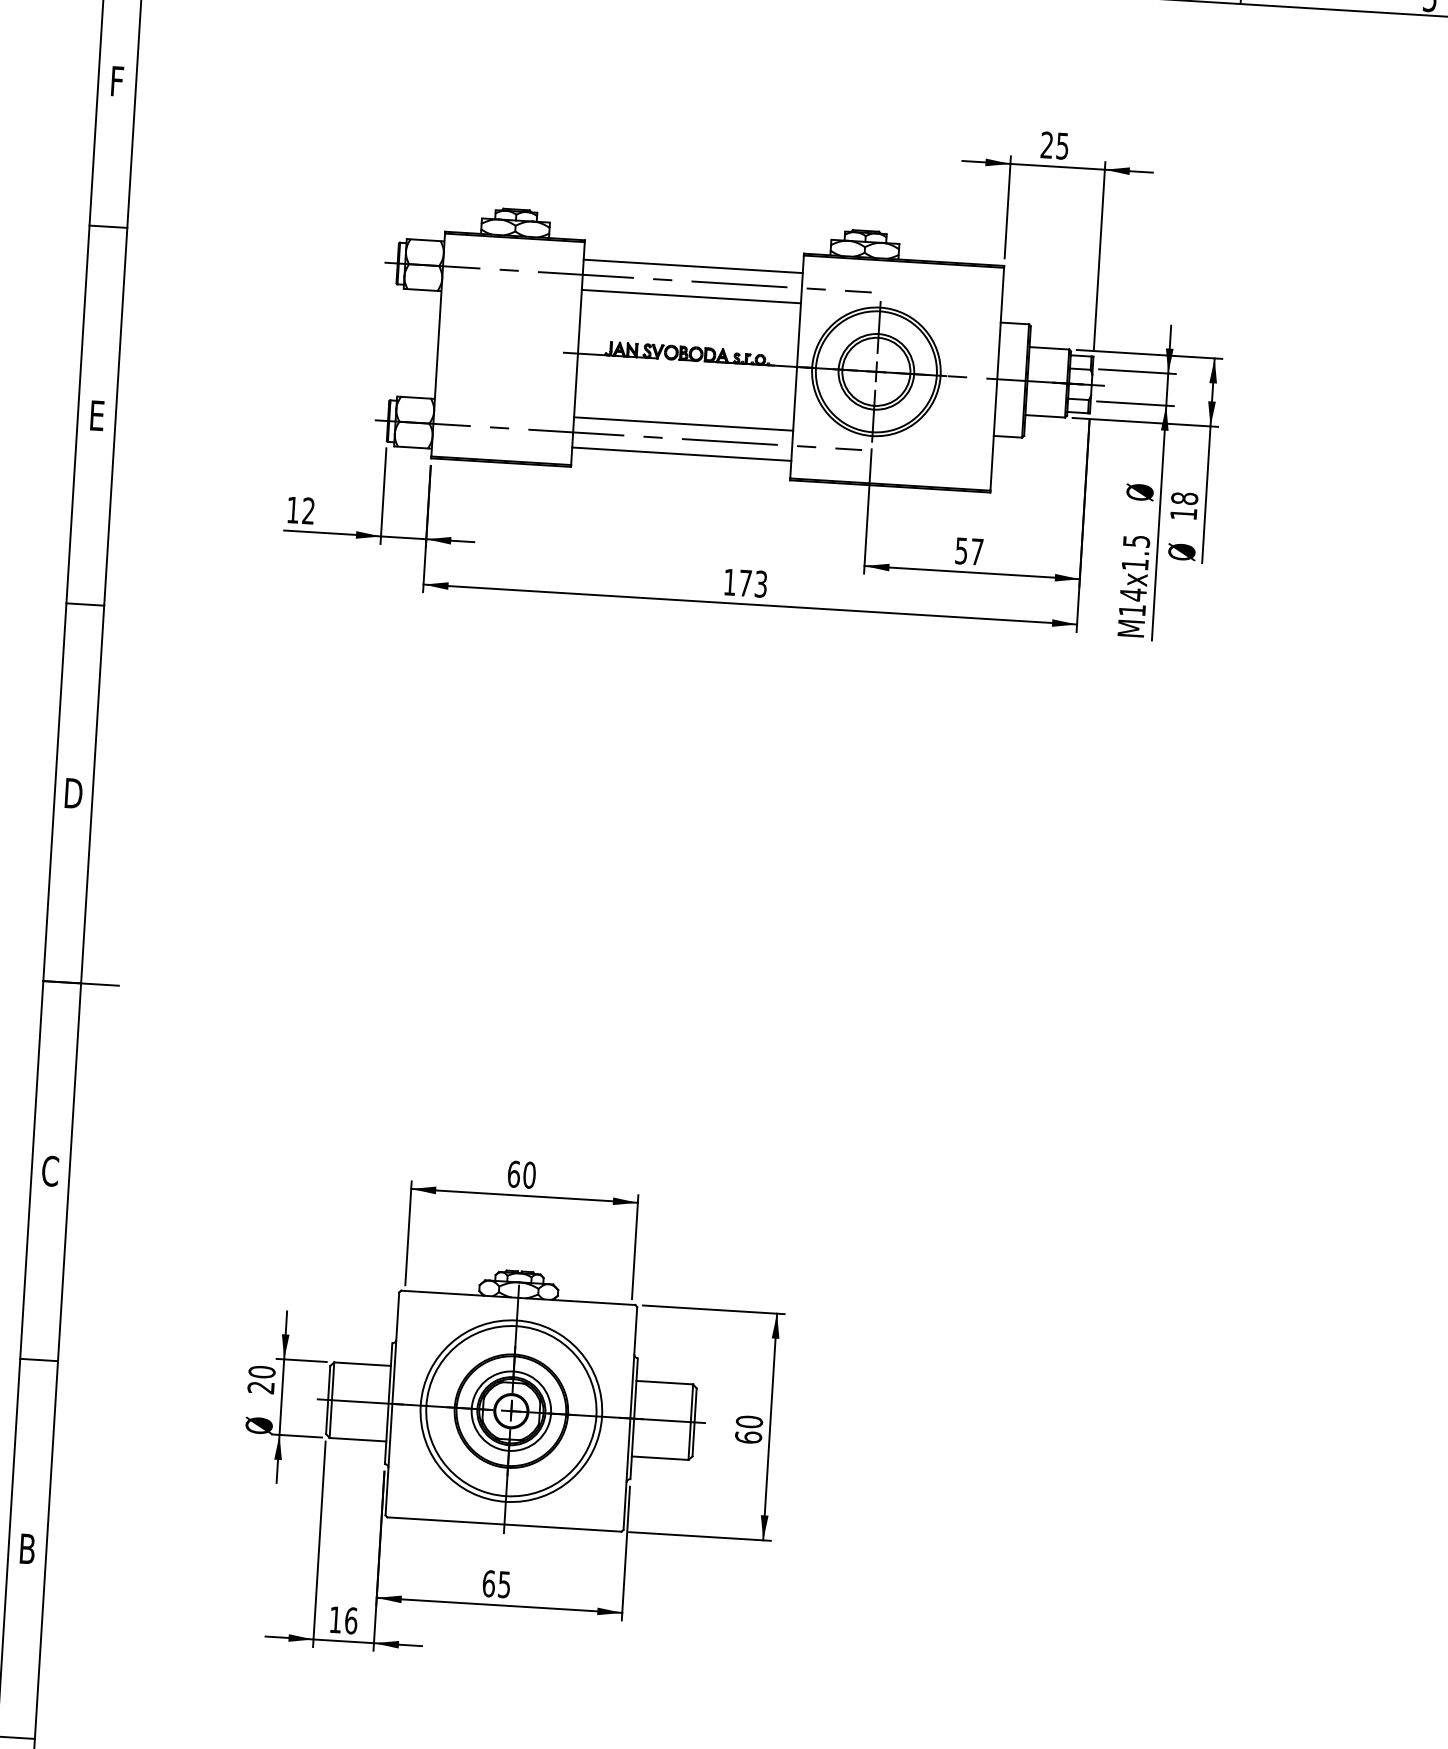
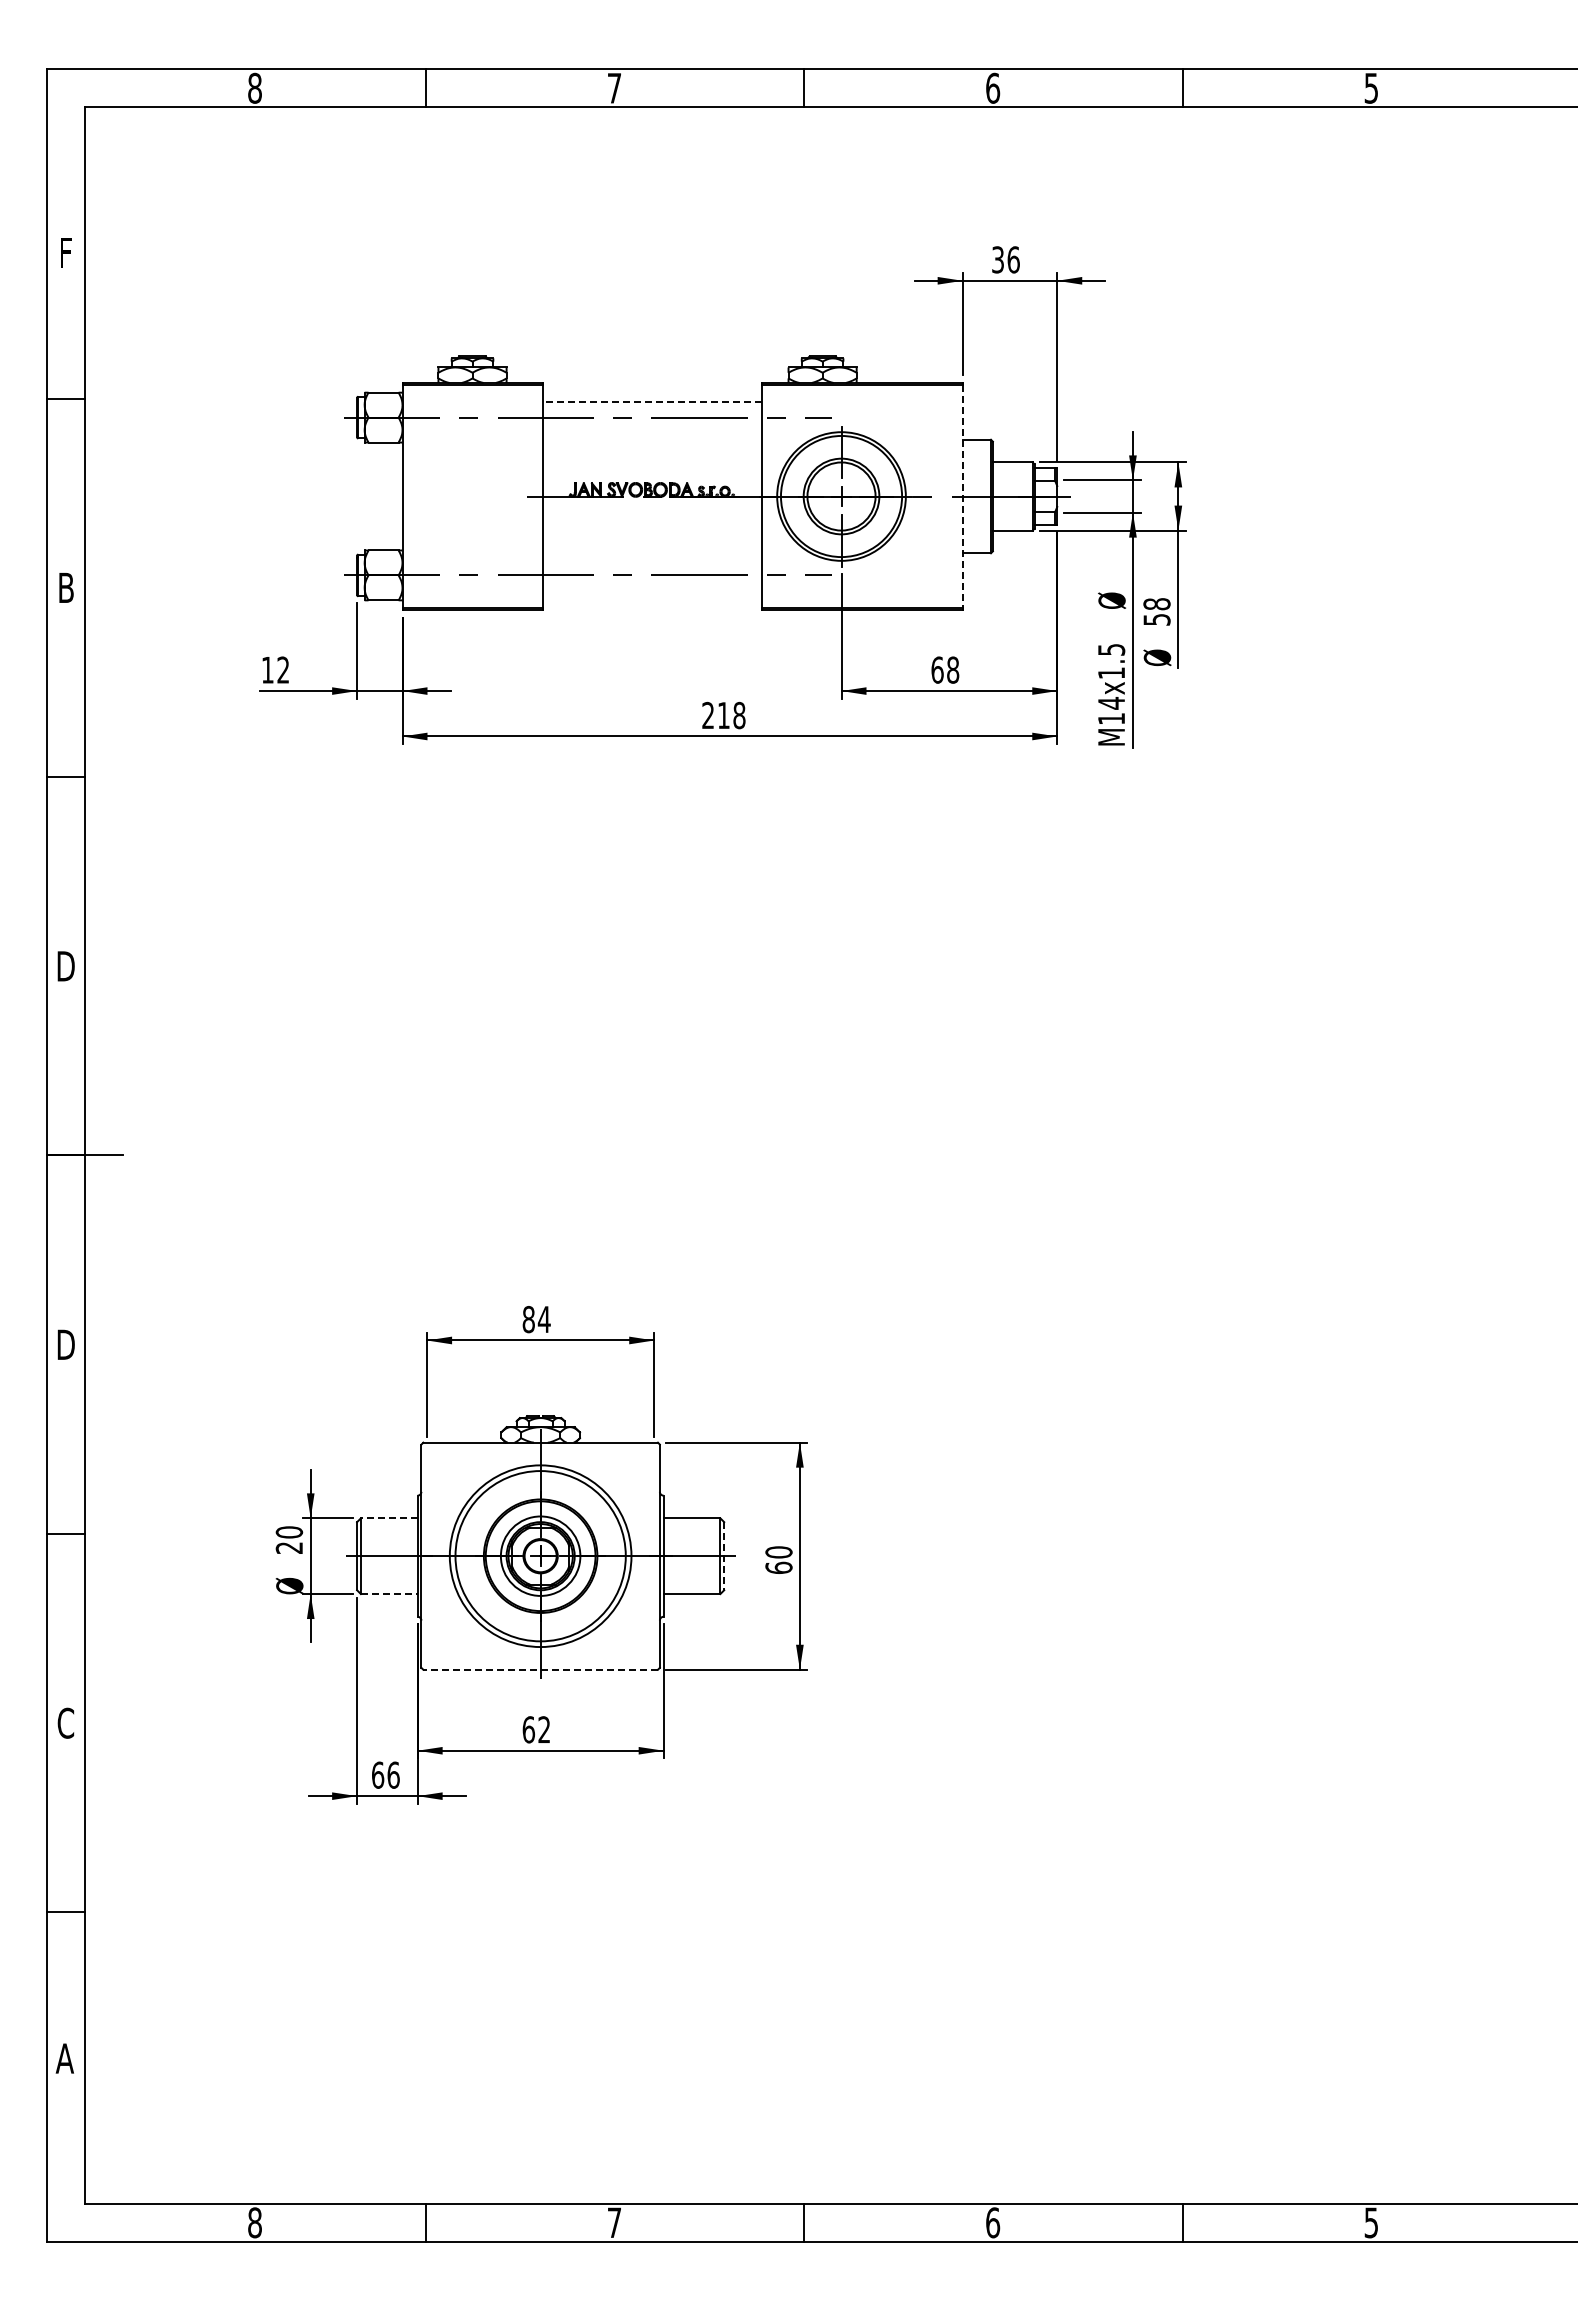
text: (1054, 145) -> (1005, 259), 25 -> 36
line: (693, 266) -> (652, 402), solid -> dashed
line: (691, 296) -> (652, 432), removed
line: (997, 379) -> (962, 496), solid -> dashed
text: (97, 415) -> (66, 587), E -> B
line: (683, 424) -> (652, 560), removed
line: (681, 454) -> (652, 590), removed
text: (1183, 513) -> (1156, 619), 18 -> 58
text: (969, 550) -> (945, 669), 57 -> 68
text: (745, 583) -> (723, 715), 173 -> 218
text: (50, 1170) -> (65, 1344), C -> D
text: (521, 1174) -> (536, 1319), 60 -> 84
line: (361, 1364) -> (388, 1518), solid -> dashed
line: (694, 1422) -> (724, 1556), solid -> dashed
line: (358, 1440) -> (389, 1594), solid -> dashed
line: (504, 1524) -> (540, 1669), solid -> dashed
text: (26, 1548) -> (65, 1722), B -> C
text: (504, 1584) -> (544, 1729), 65 -> 62
text: (336, 1619) -> (378, 1774), 16 -> 66

